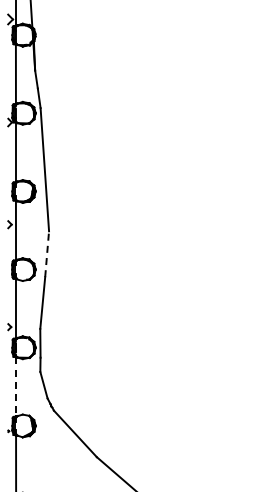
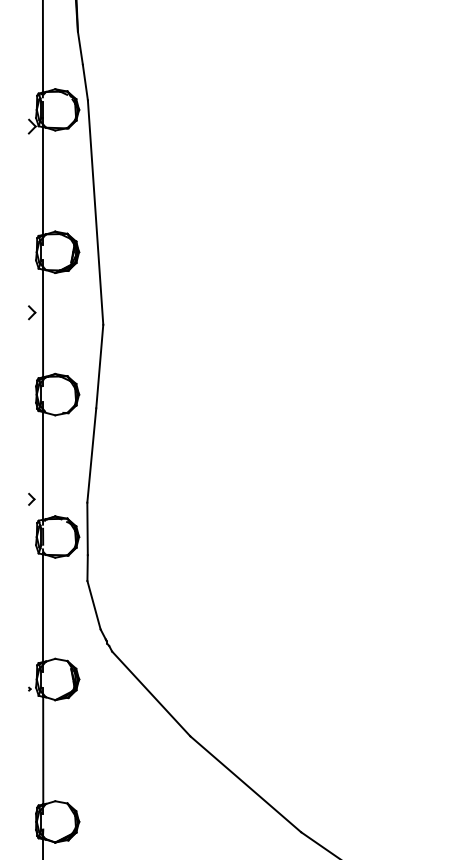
line: (47, 253) -> (100, 365), dashed -> solid
line: (16, 387) -> (43, 609), dashed -> solid

